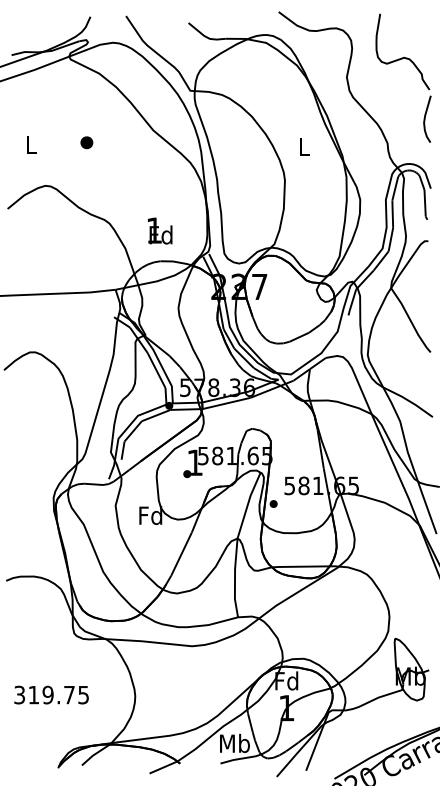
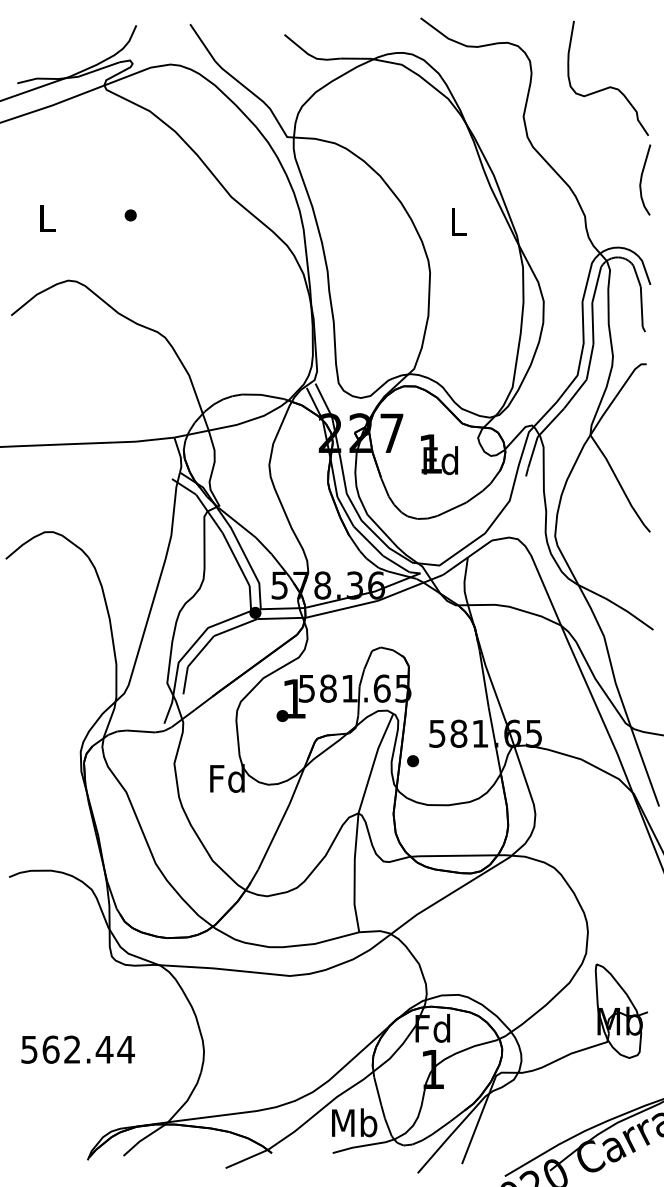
part: (86, 142) -> (130, 215), size x0.62
text: (160, 230) -> (439, 453), moved
text: (51, 694) -> (77, 1048), 319.75 -> 562.44

